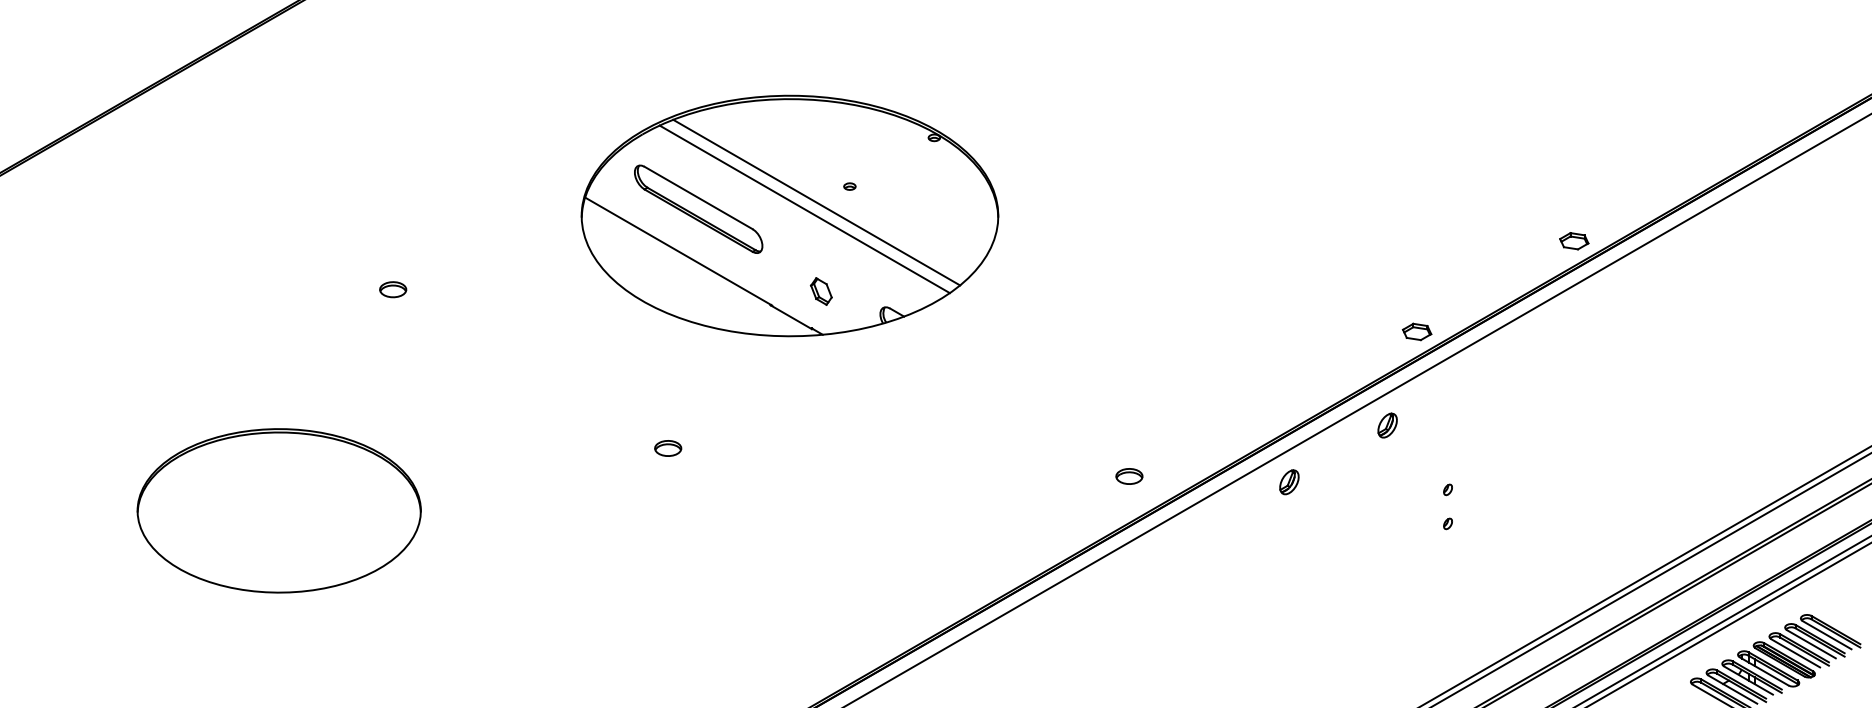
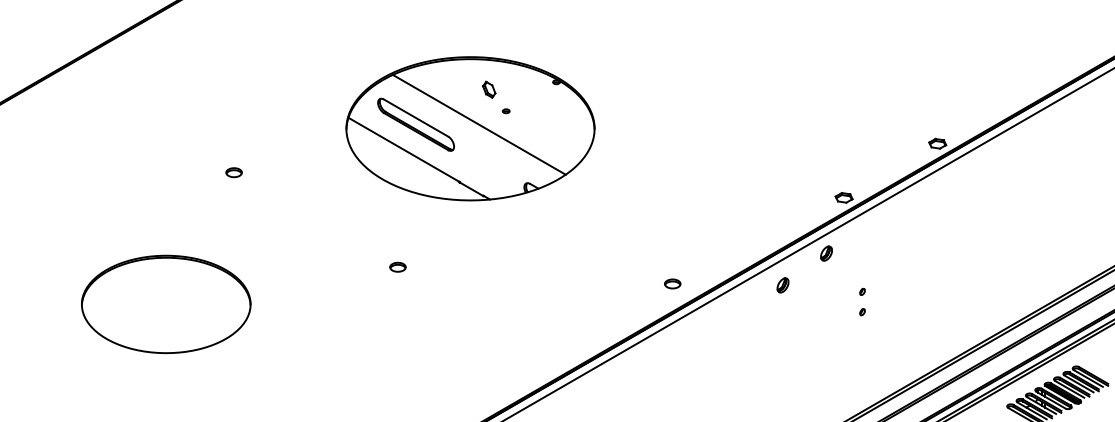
line: (815, 202) -> (485, 120), removed
part: (821, 291) -> (489, 89), moved
part: (1288, 482) -> (782, 285), moved

